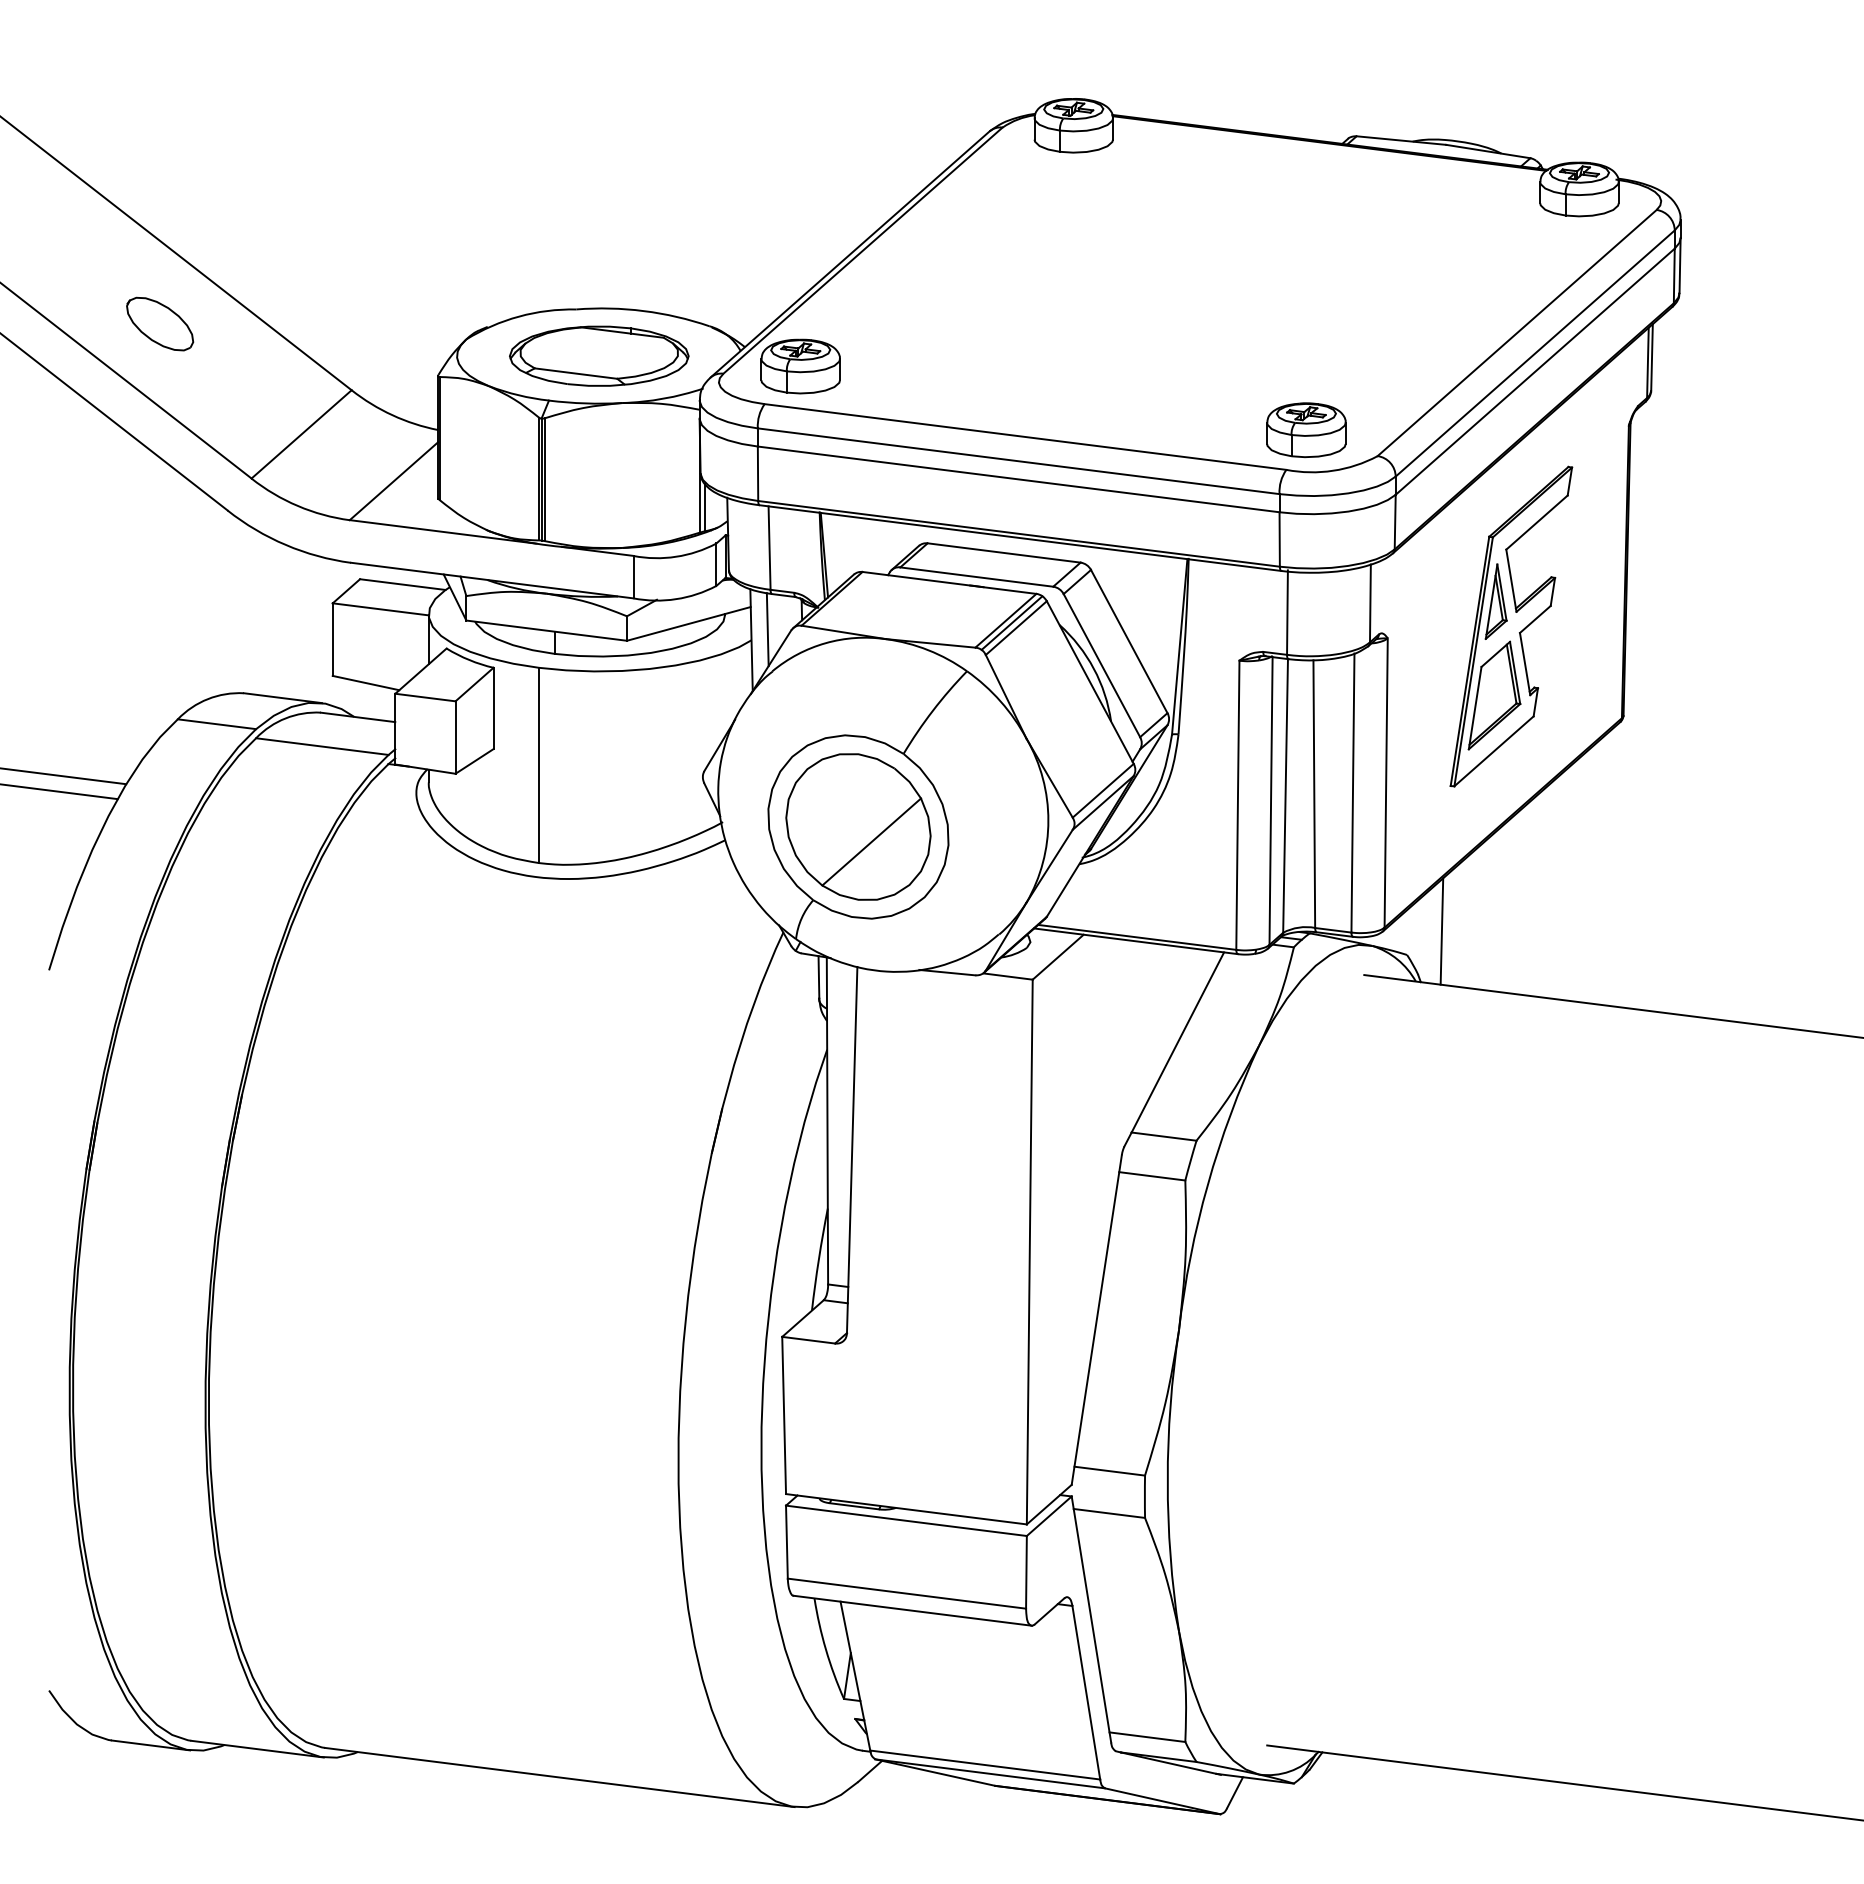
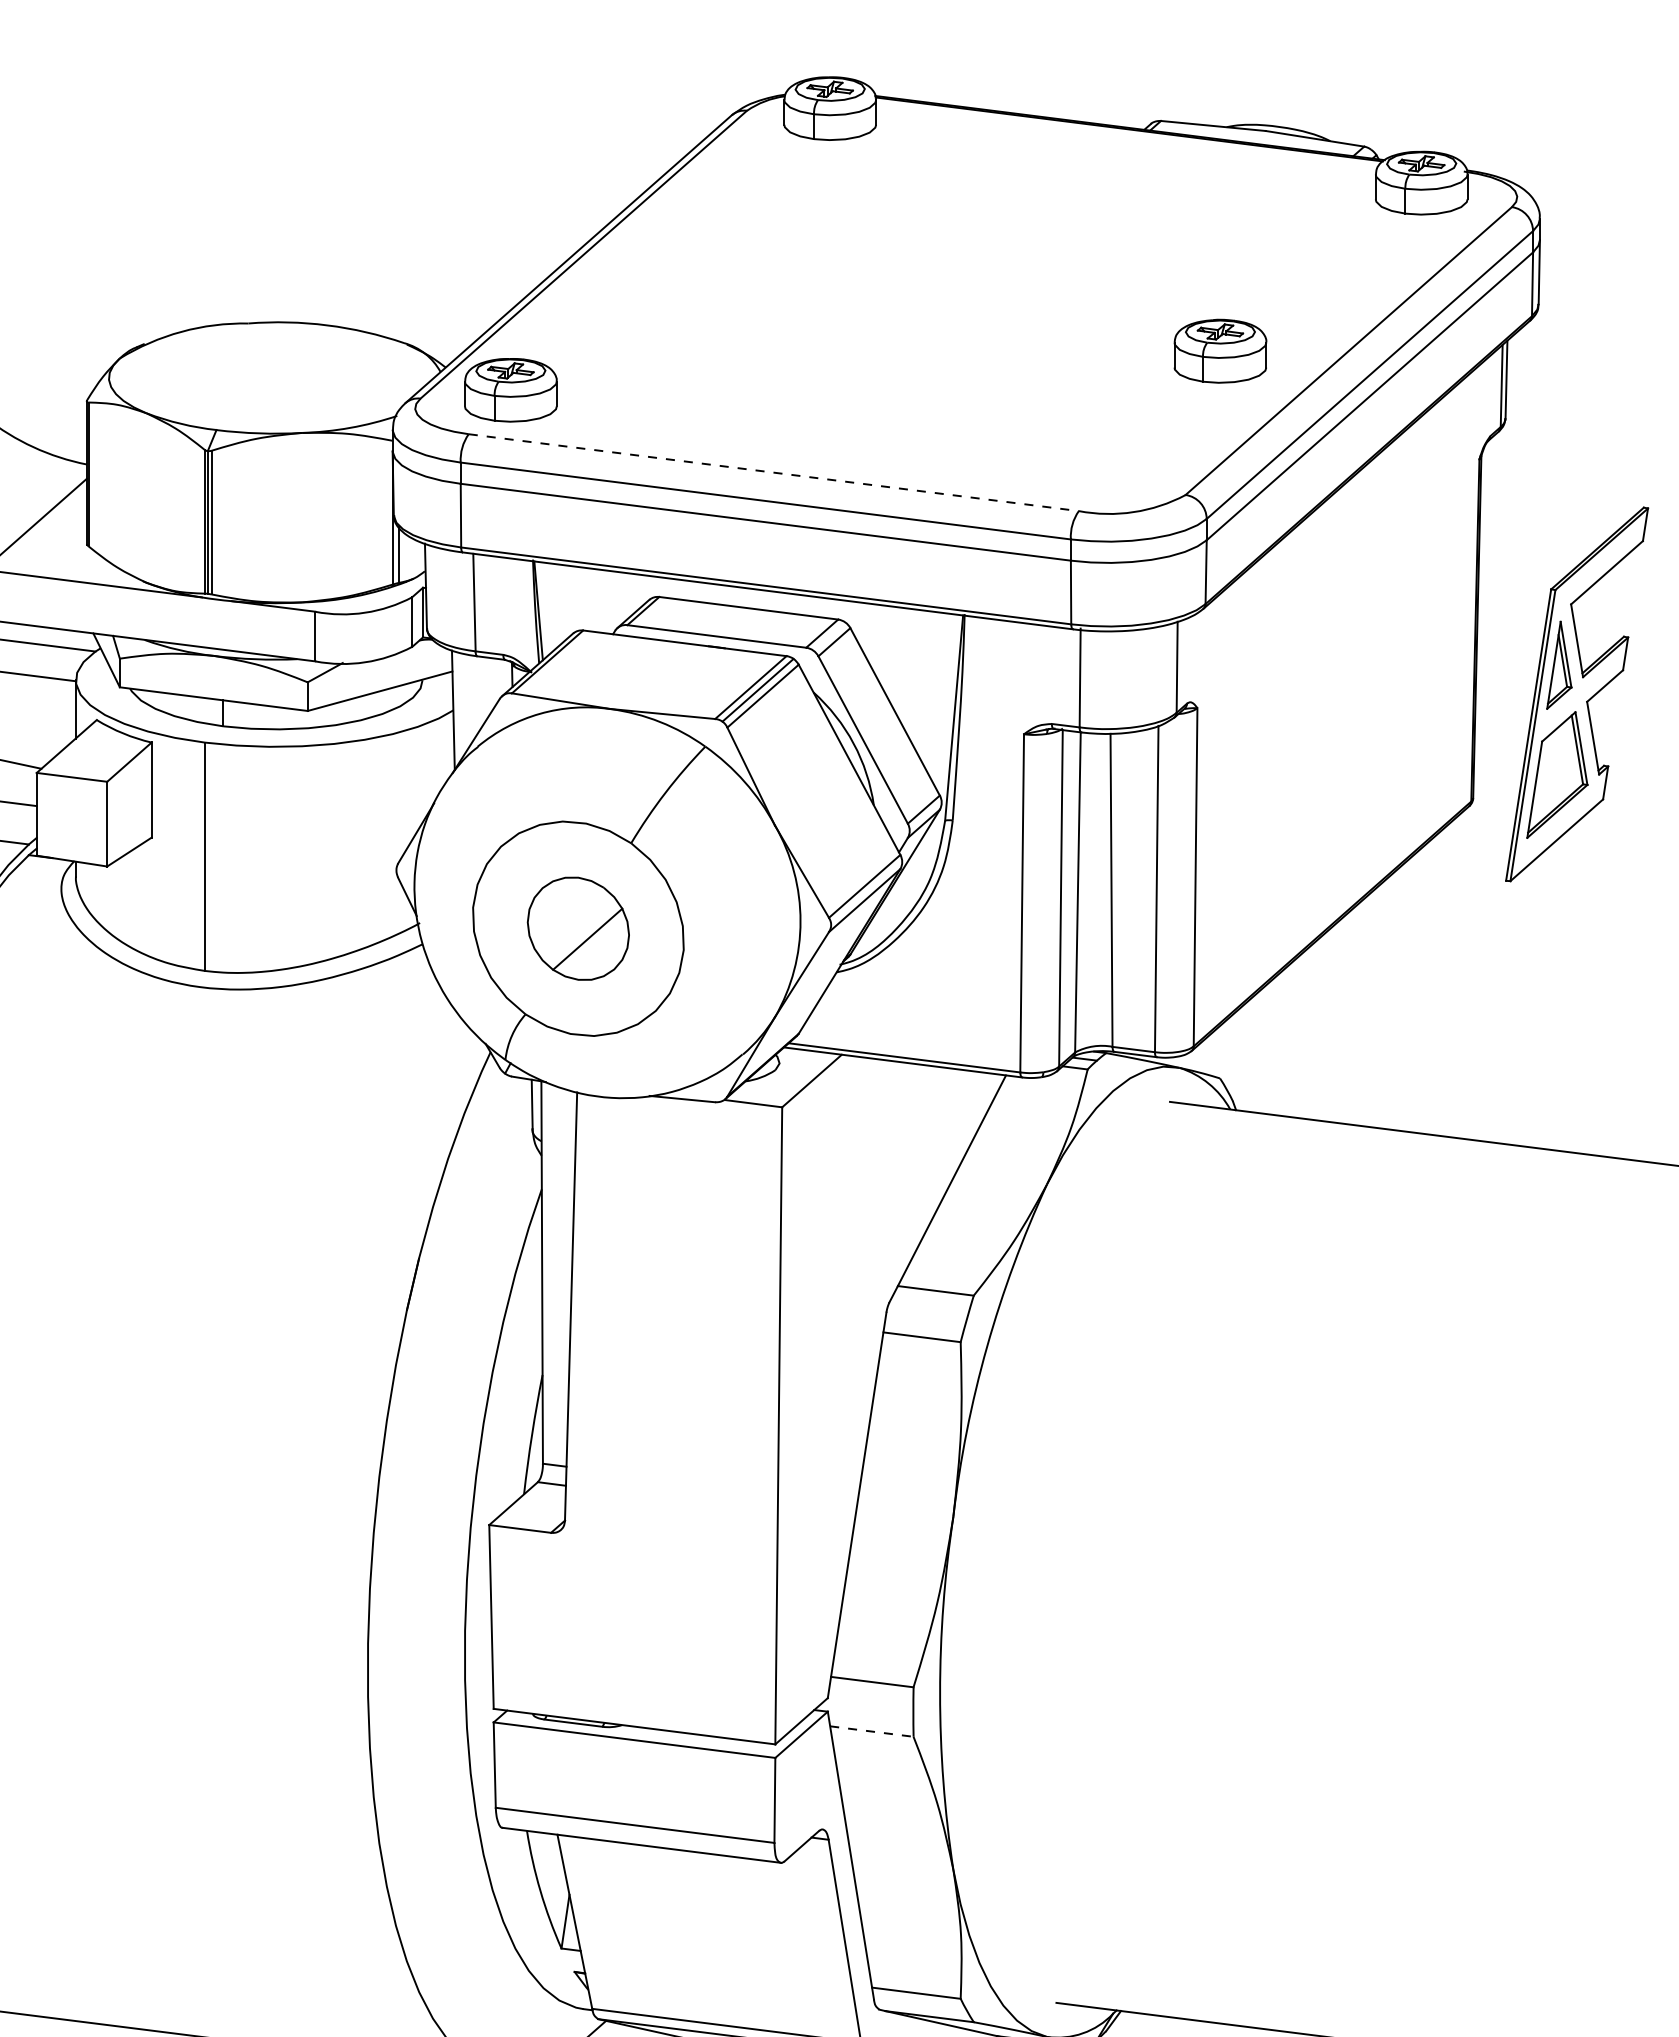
part: (599, 355) -> (275, 377), removed
part: (1306, 430) -> (1220, 351), moved
line: (1025, 437) -> (773, 473), solid -> dashed
part: (1511, 626) -> (1577, 694), moved
line: (767, 629) -> (472, 697), removed
part: (858, 826) -> (578, 928), size x0.6
line: (1441, 931) -> (1260, 1050), removed
line: (1109, 1513) -> (872, 1731), solid -> dashed

